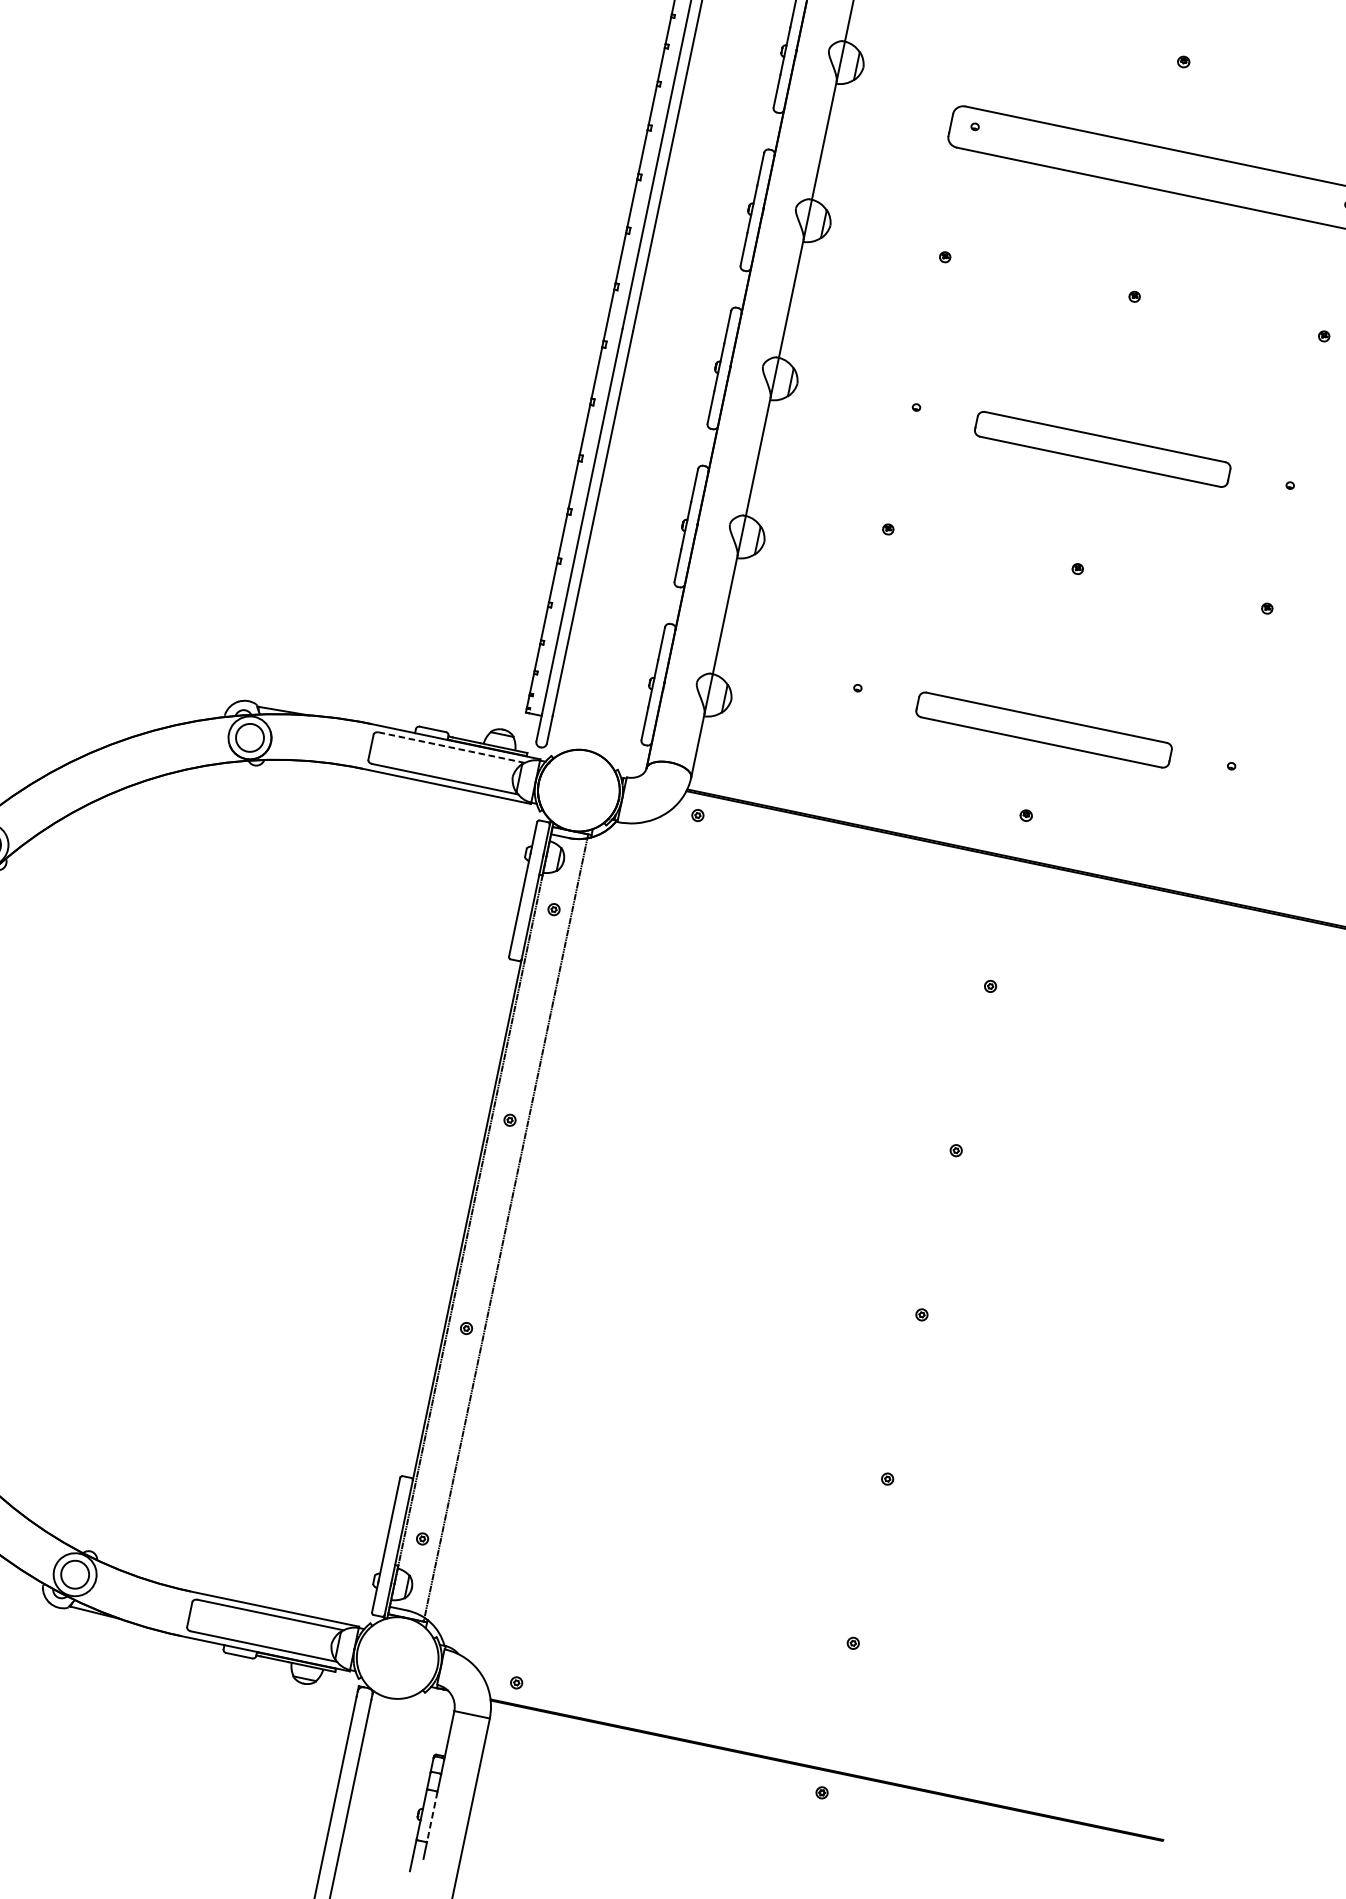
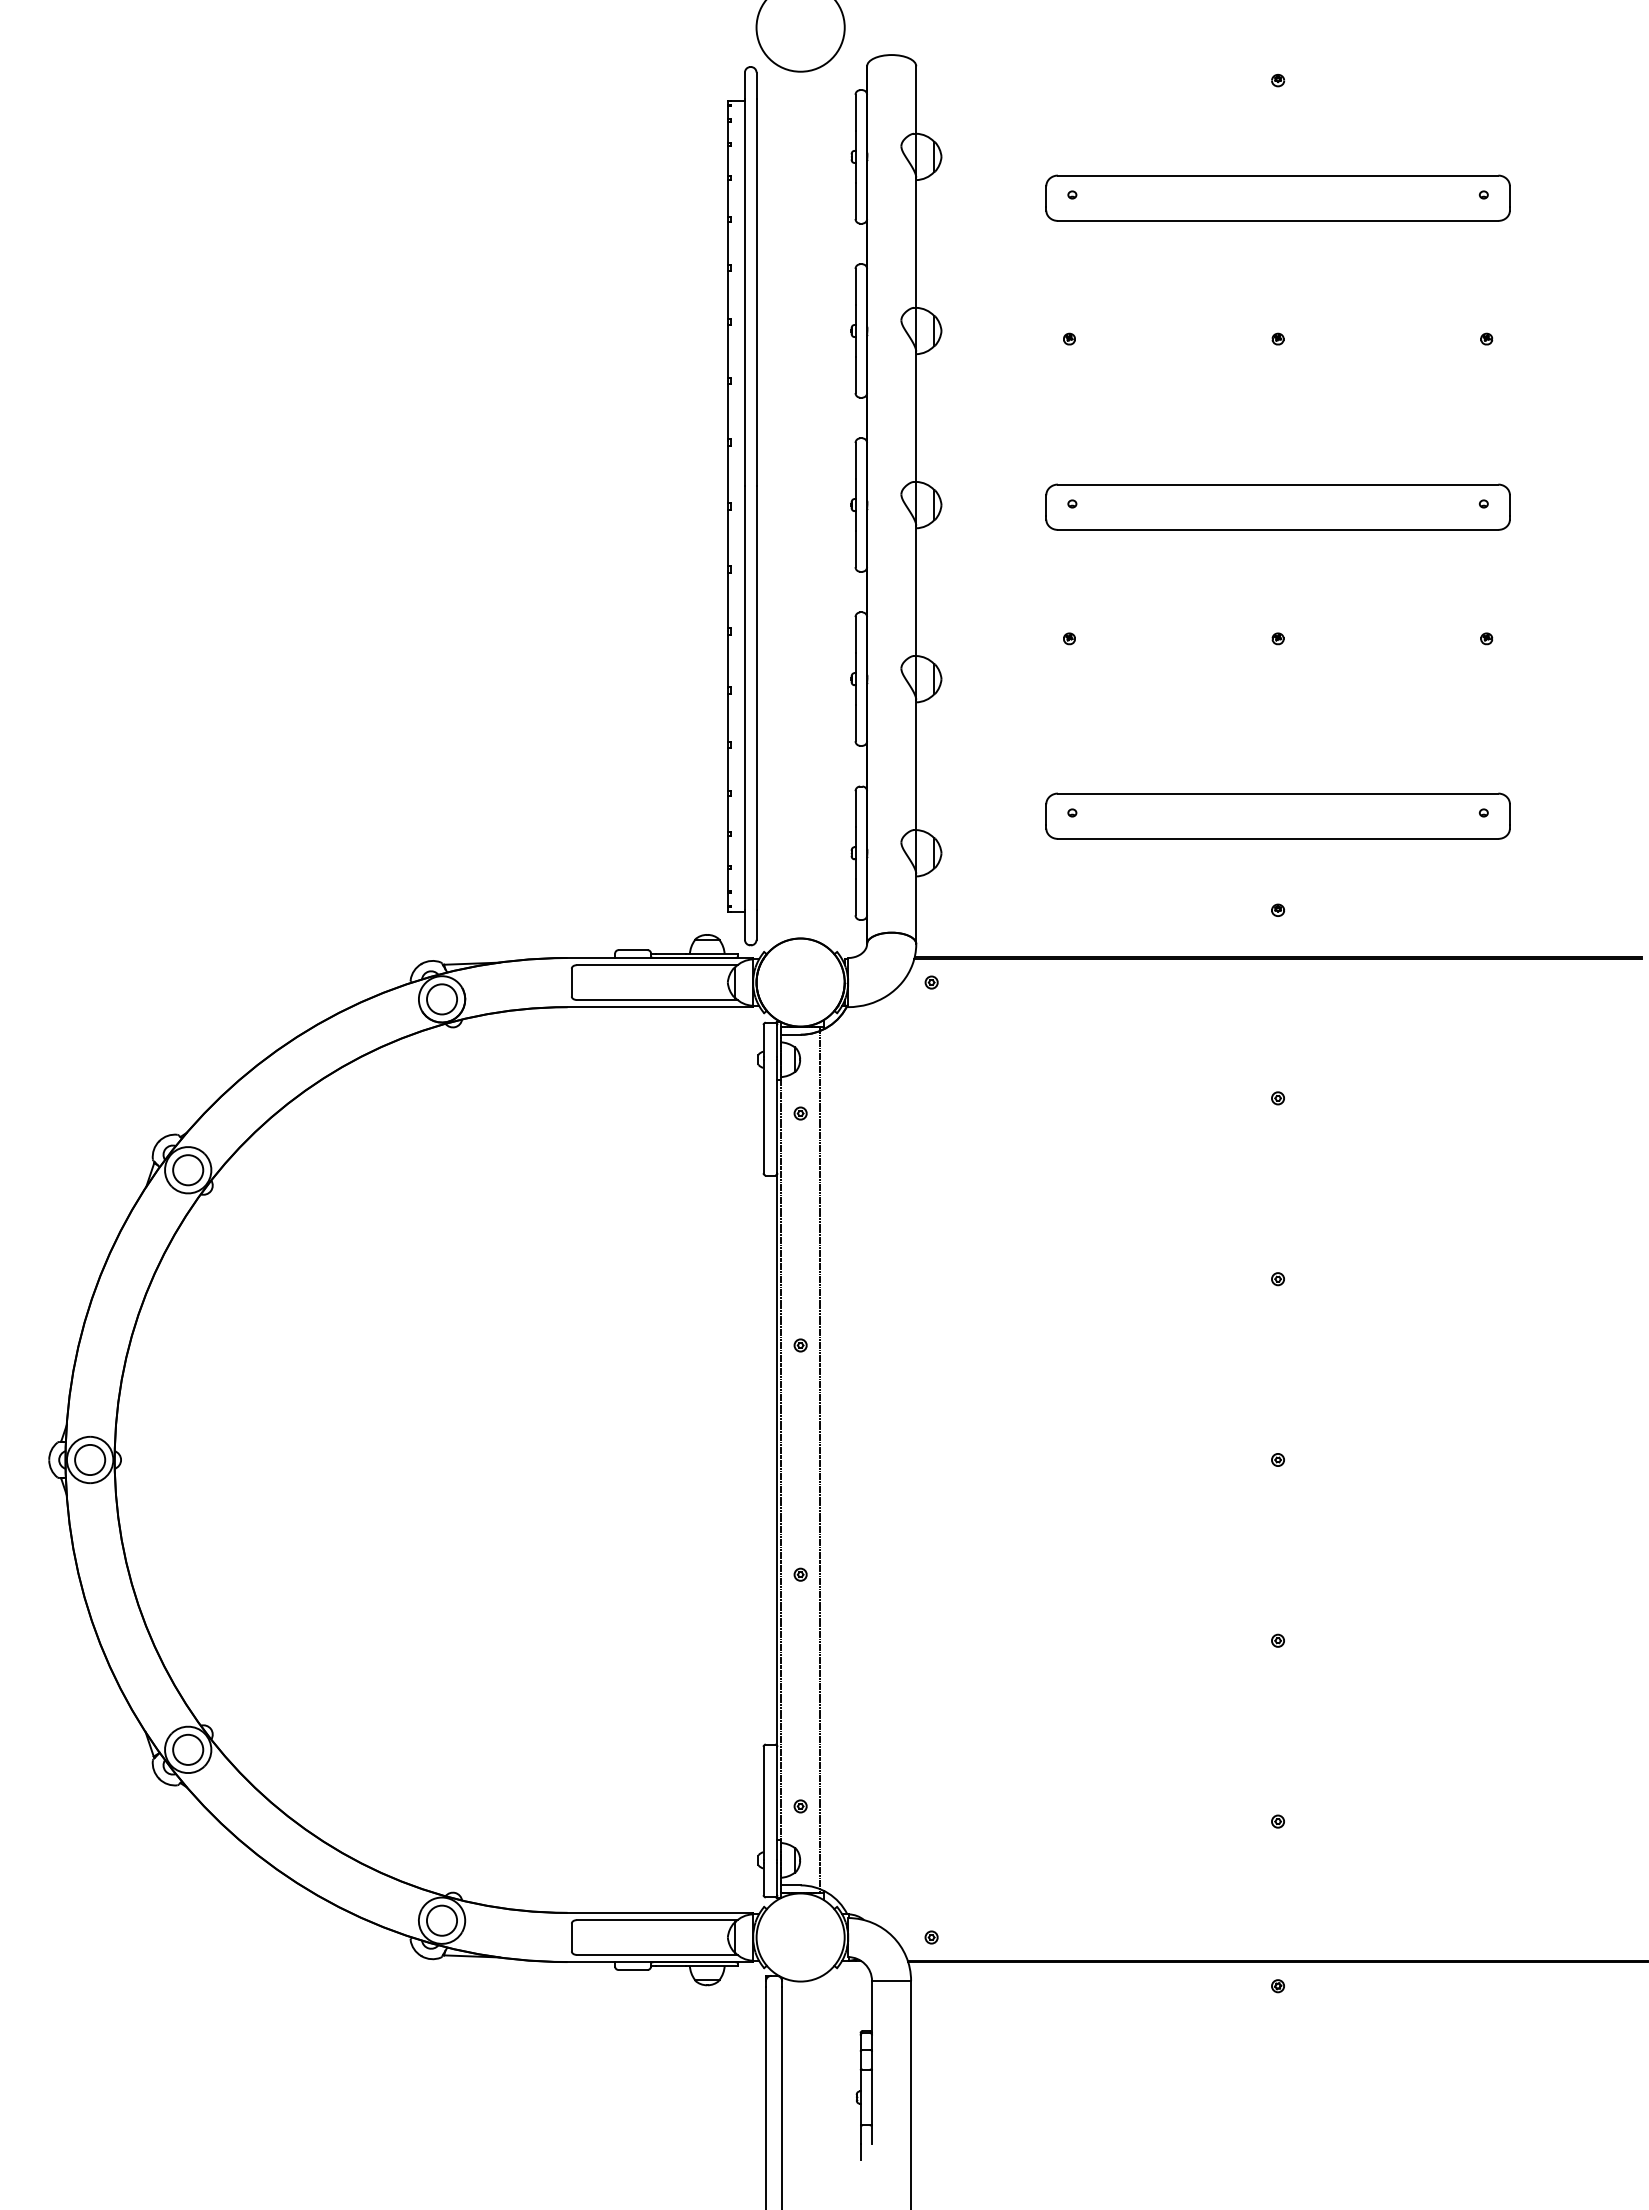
part: (1102, 448) -> (1277, 506), size x1.67
part: (1043, 729) -> (1277, 815), size x1.67
line: (451, 747) -> (656, 965), dashed -> solid
line: (432, 1817) -> (872, 2098), dashed -> solid

